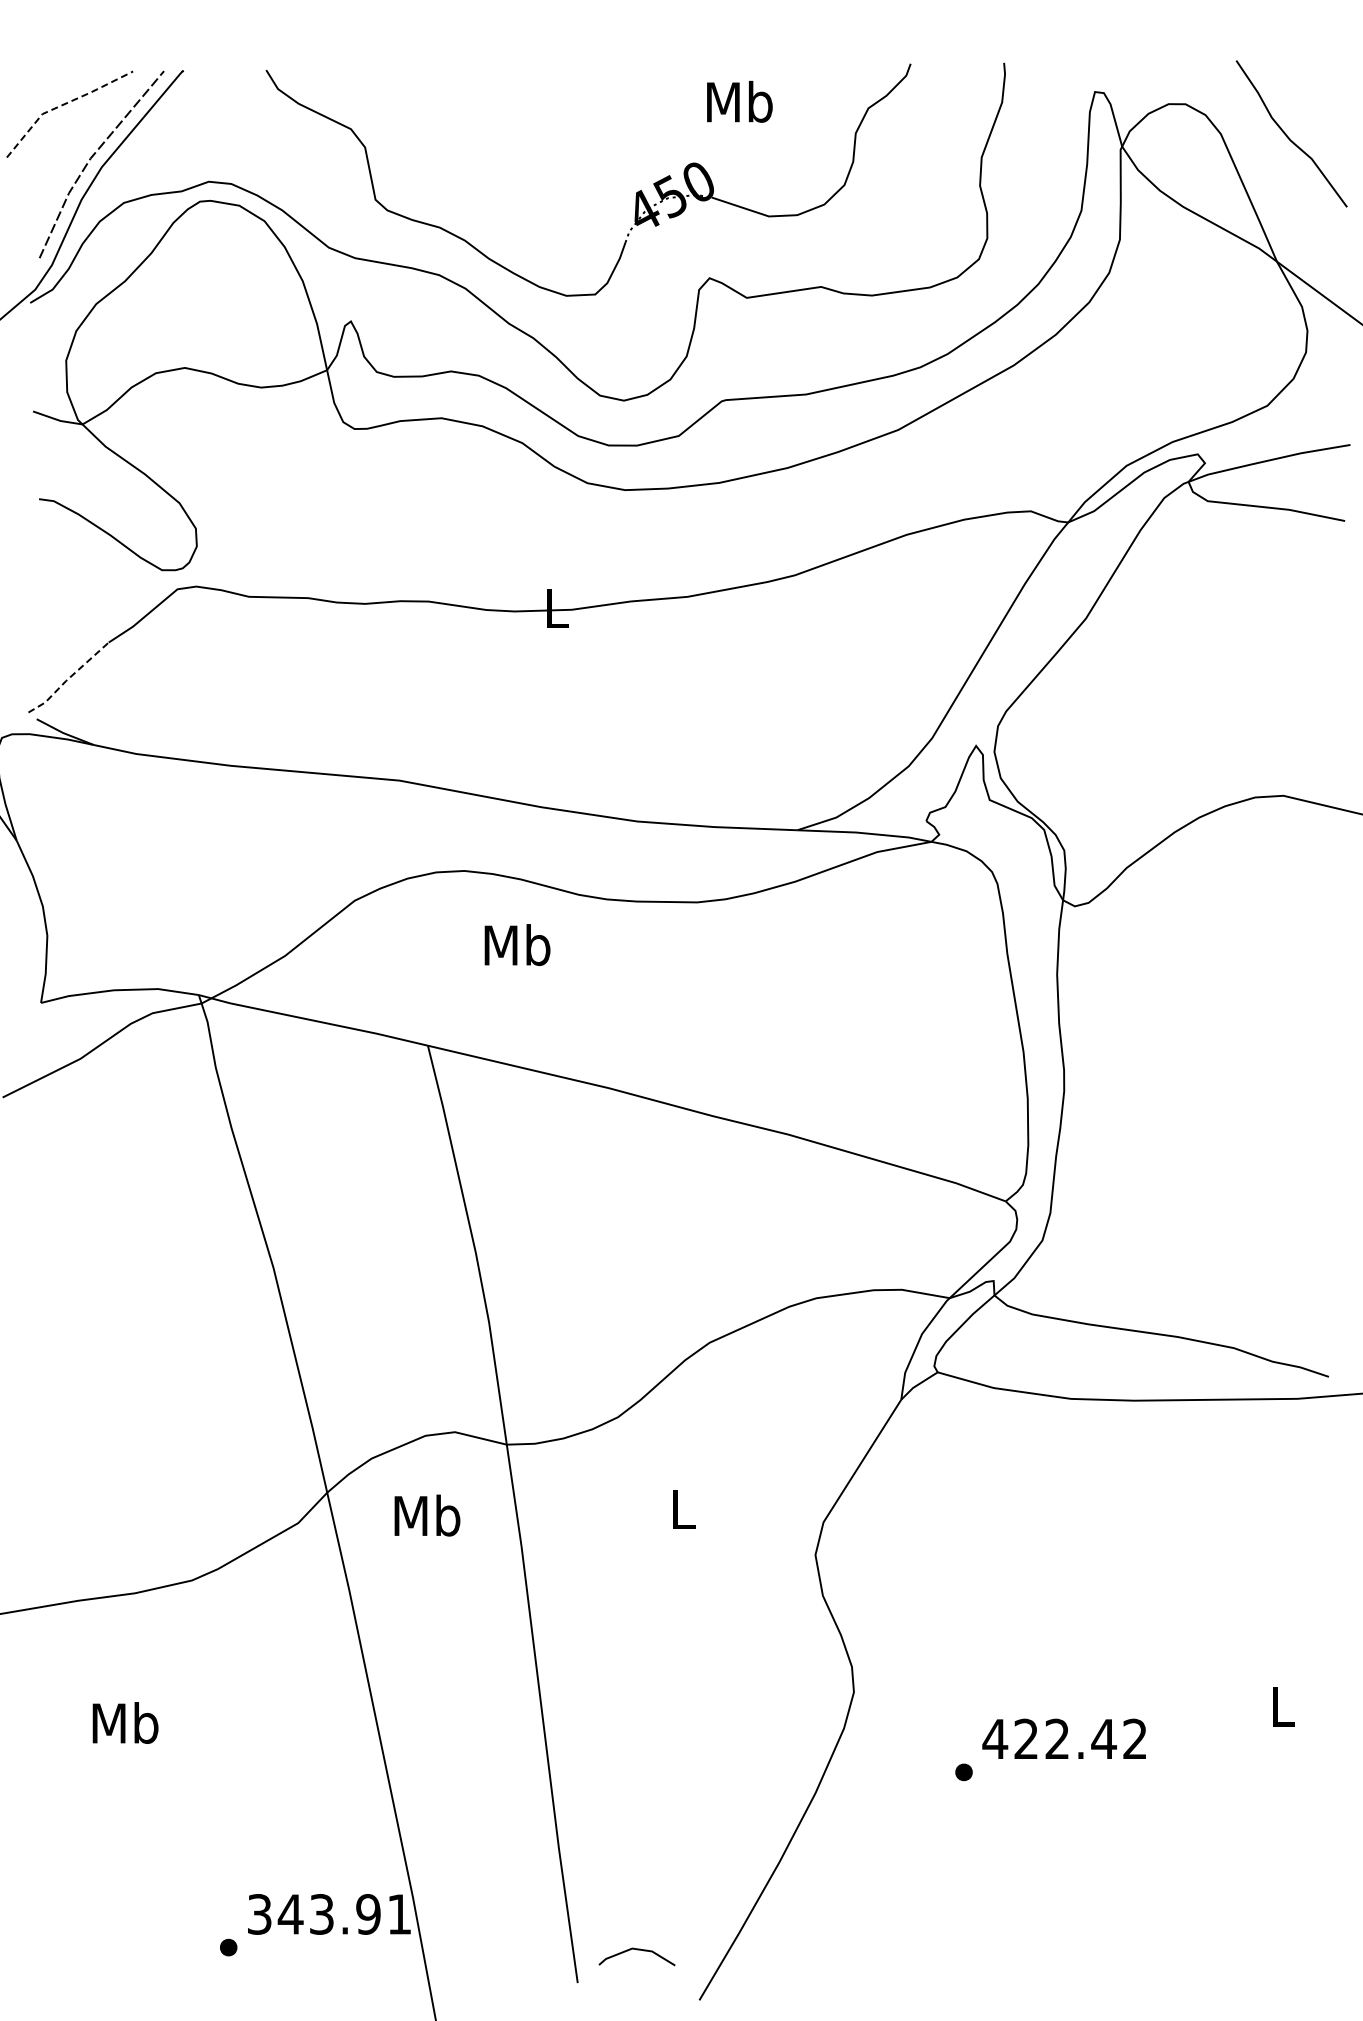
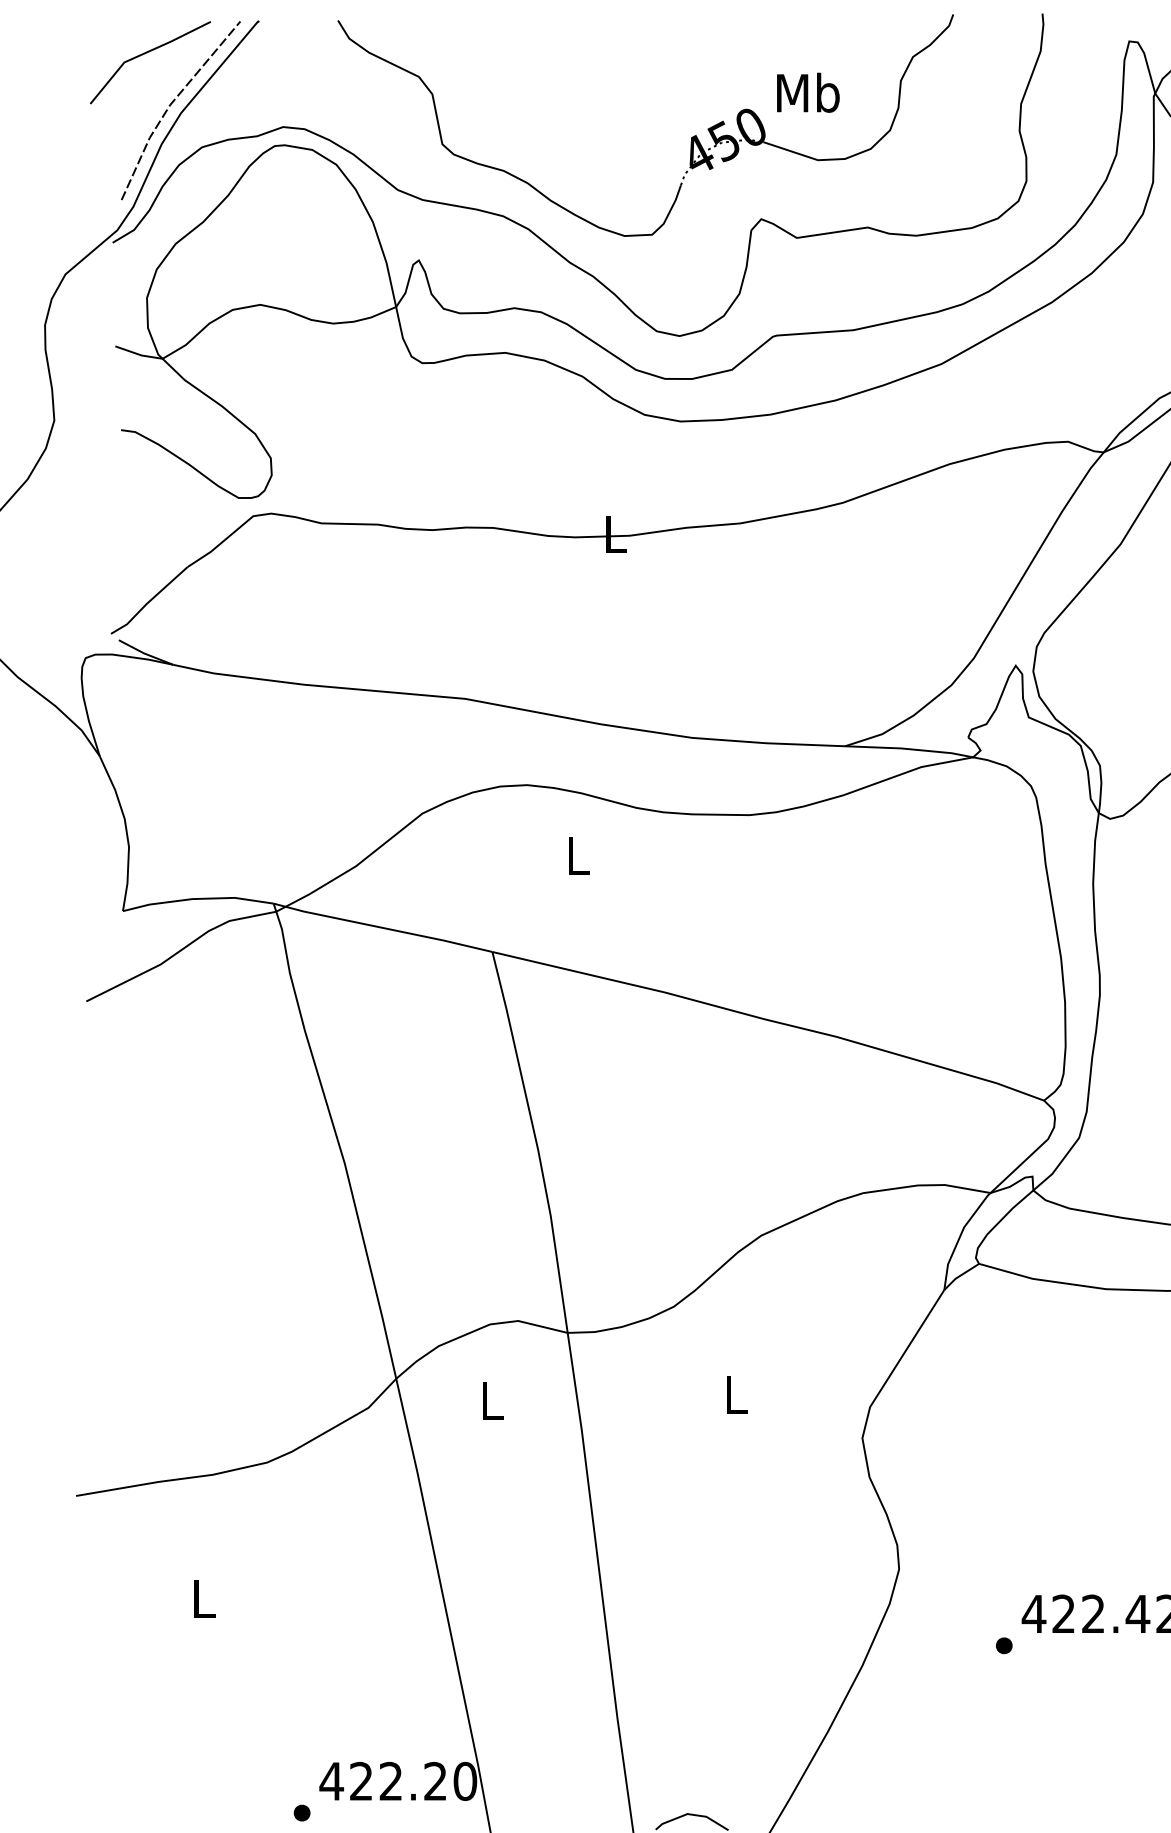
text: (739, 101) -> (808, 92), moved
line: (62, 105) -> (143, 54), dashed -> solid
line: (68, 679) -> (149, 602), dashed -> solid
text: (517, 945) -> (577, 856), Mb -> L
text: (427, 1515) -> (491, 1400), Mb -> L
text: (125, 1722) -> (203, 1598), Mb -> L
text: (328, 1914) -> (397, 1781), 343.91 -> 422.20

